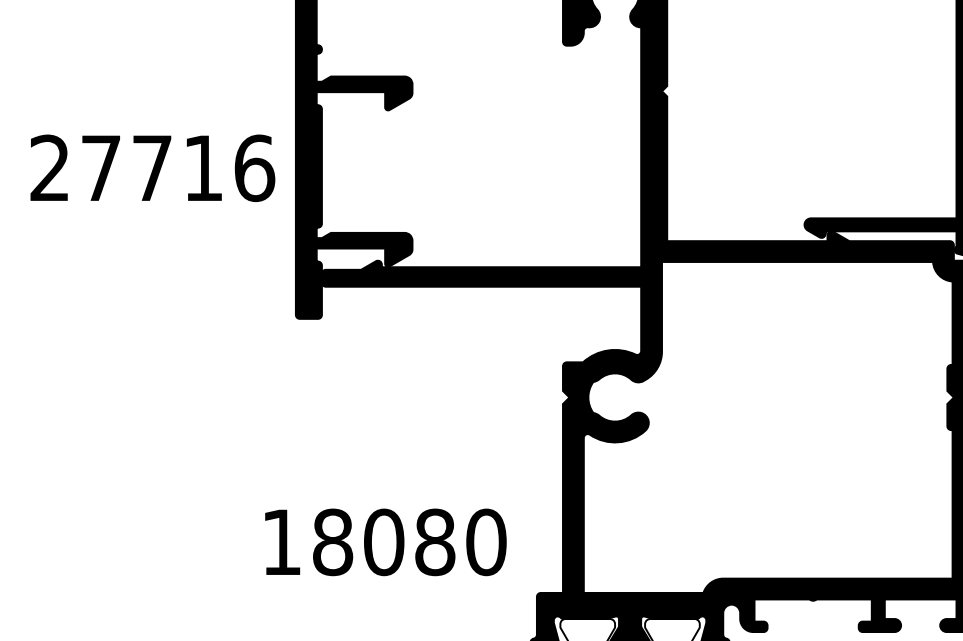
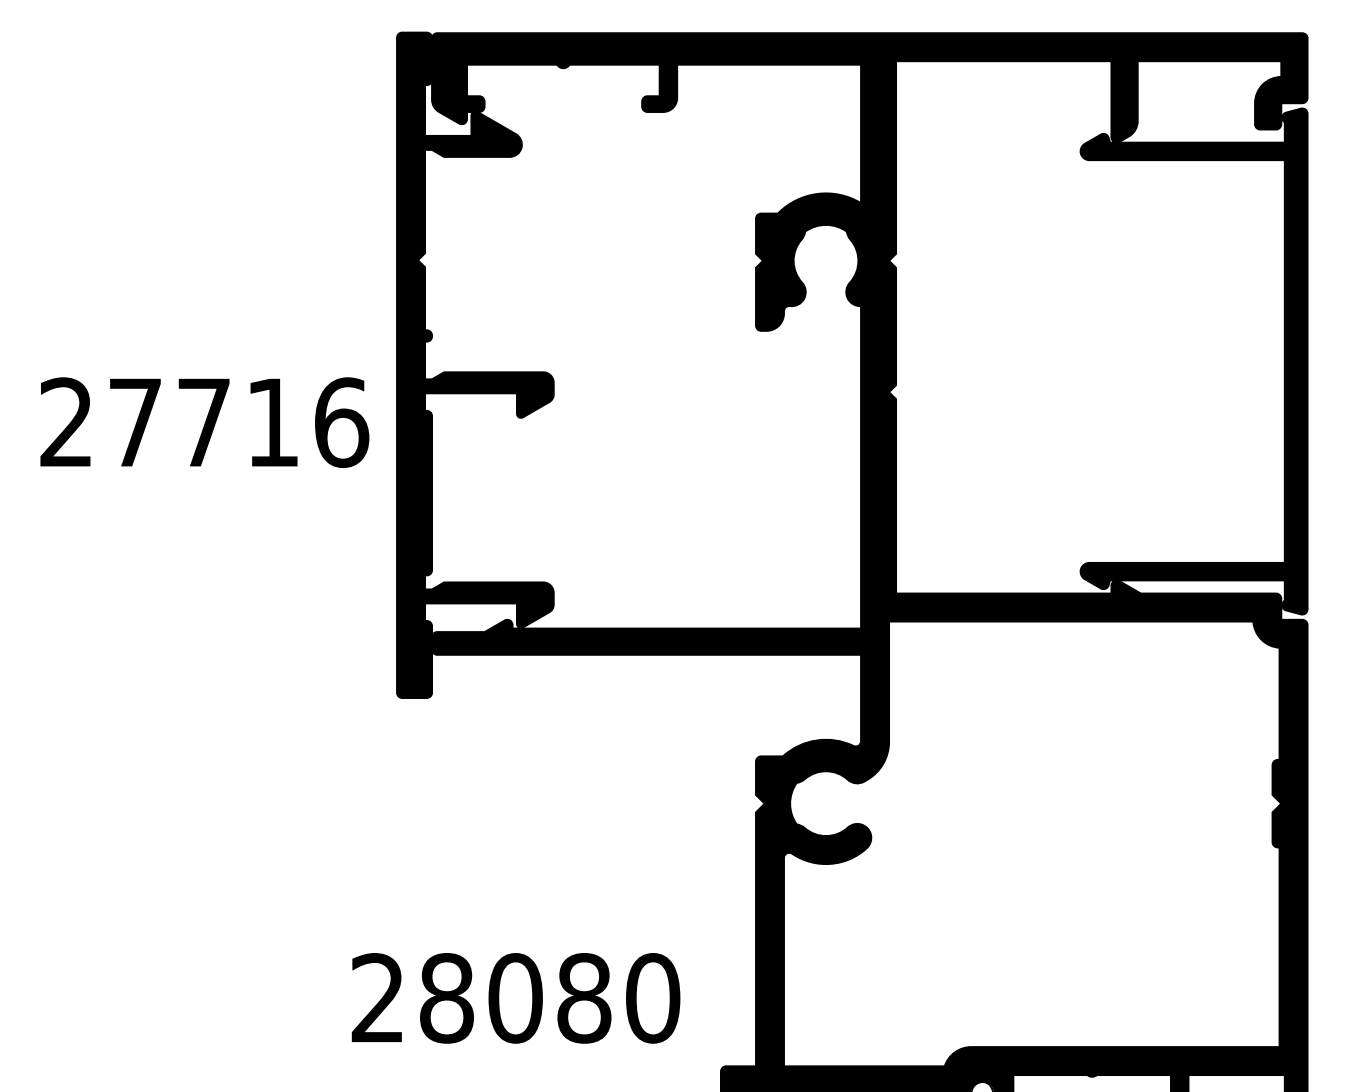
text: (152, 168) -> (204, 422), moved
text: (280, 541) -> (376, 997), 18080 -> 28080

